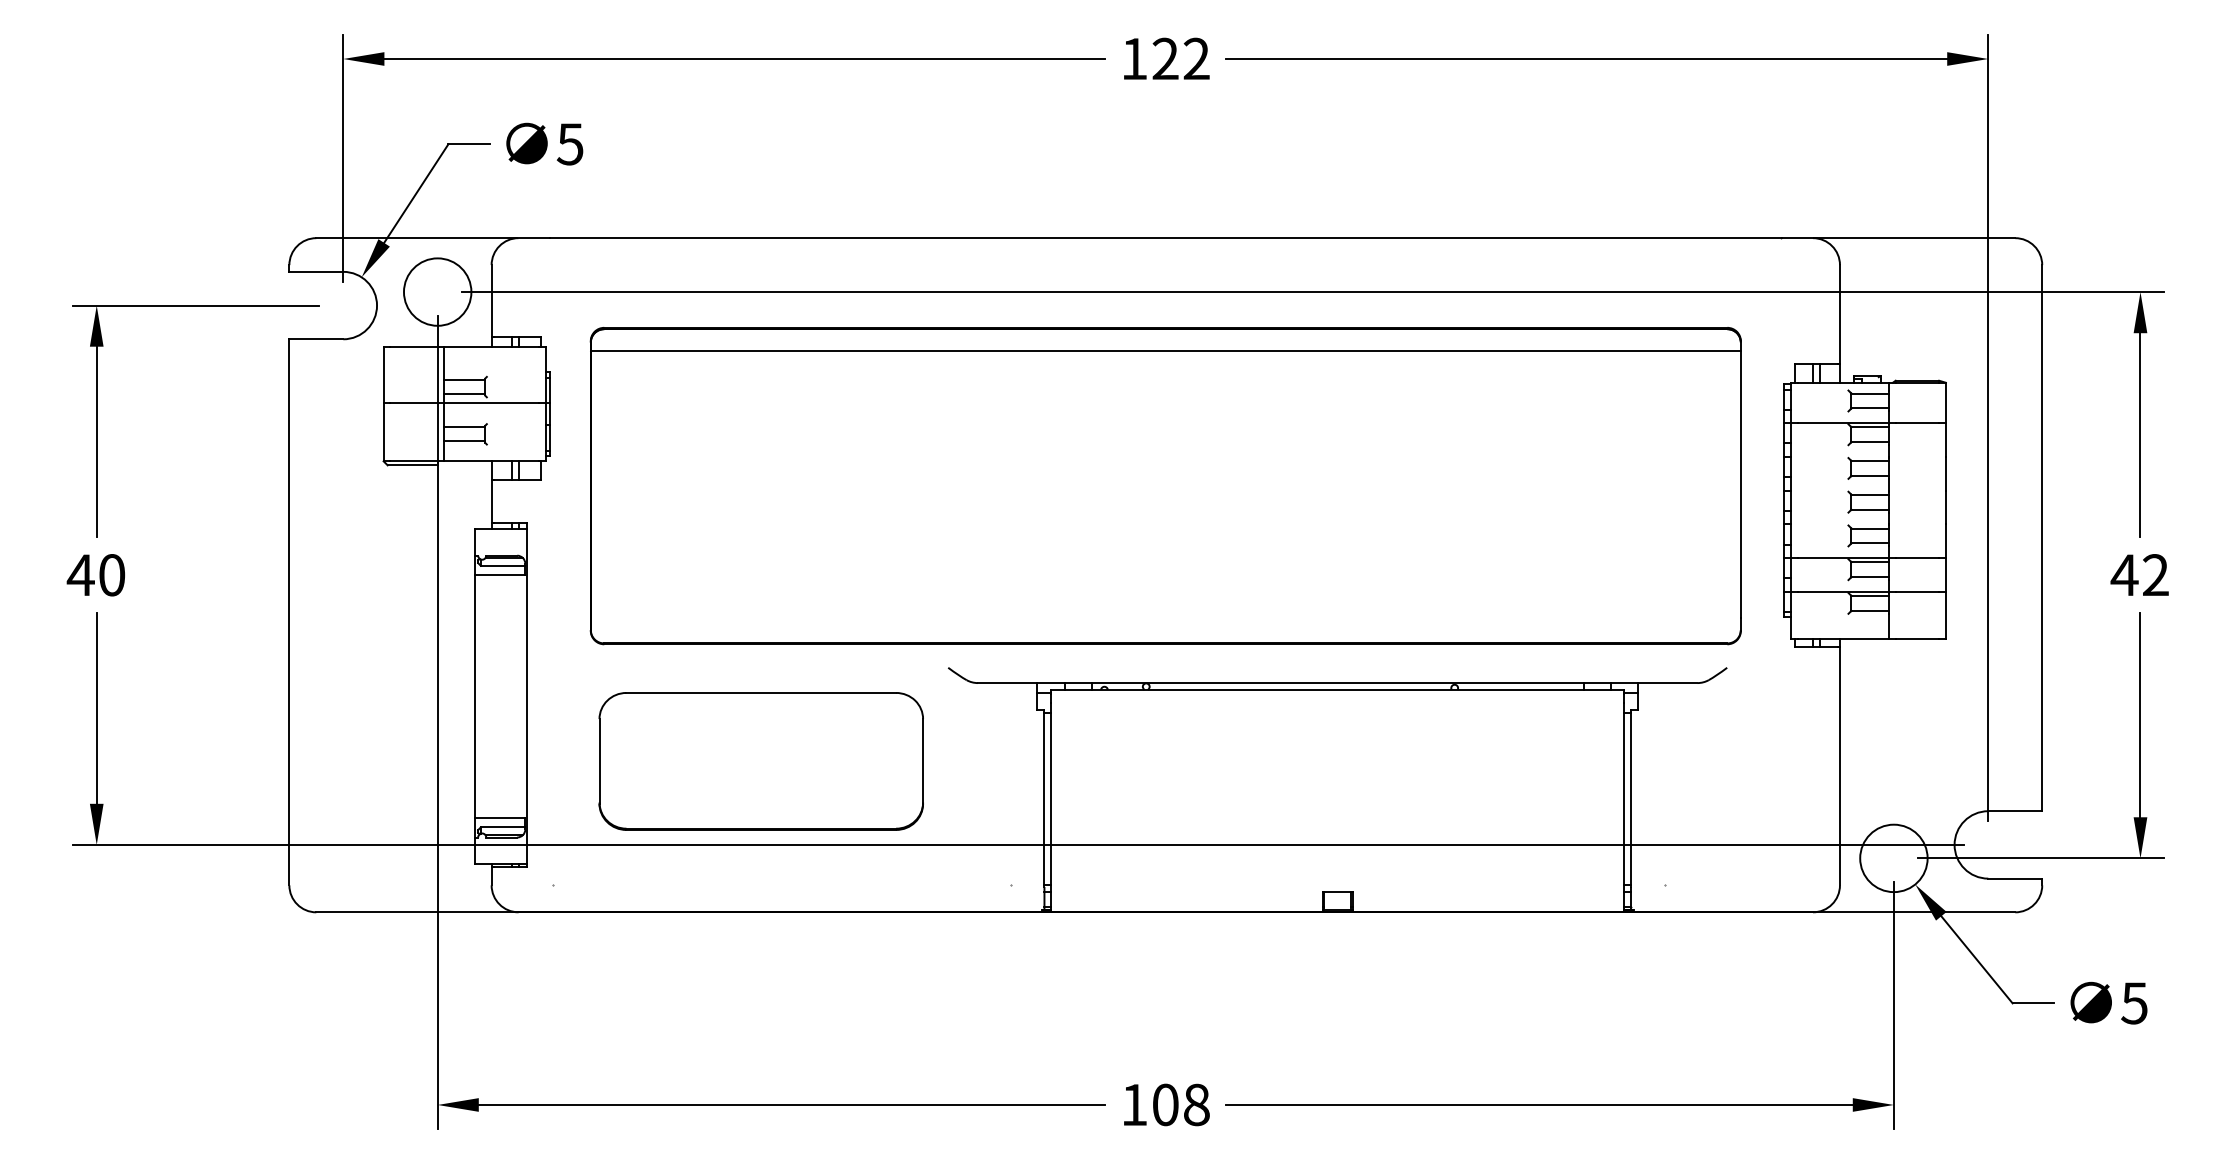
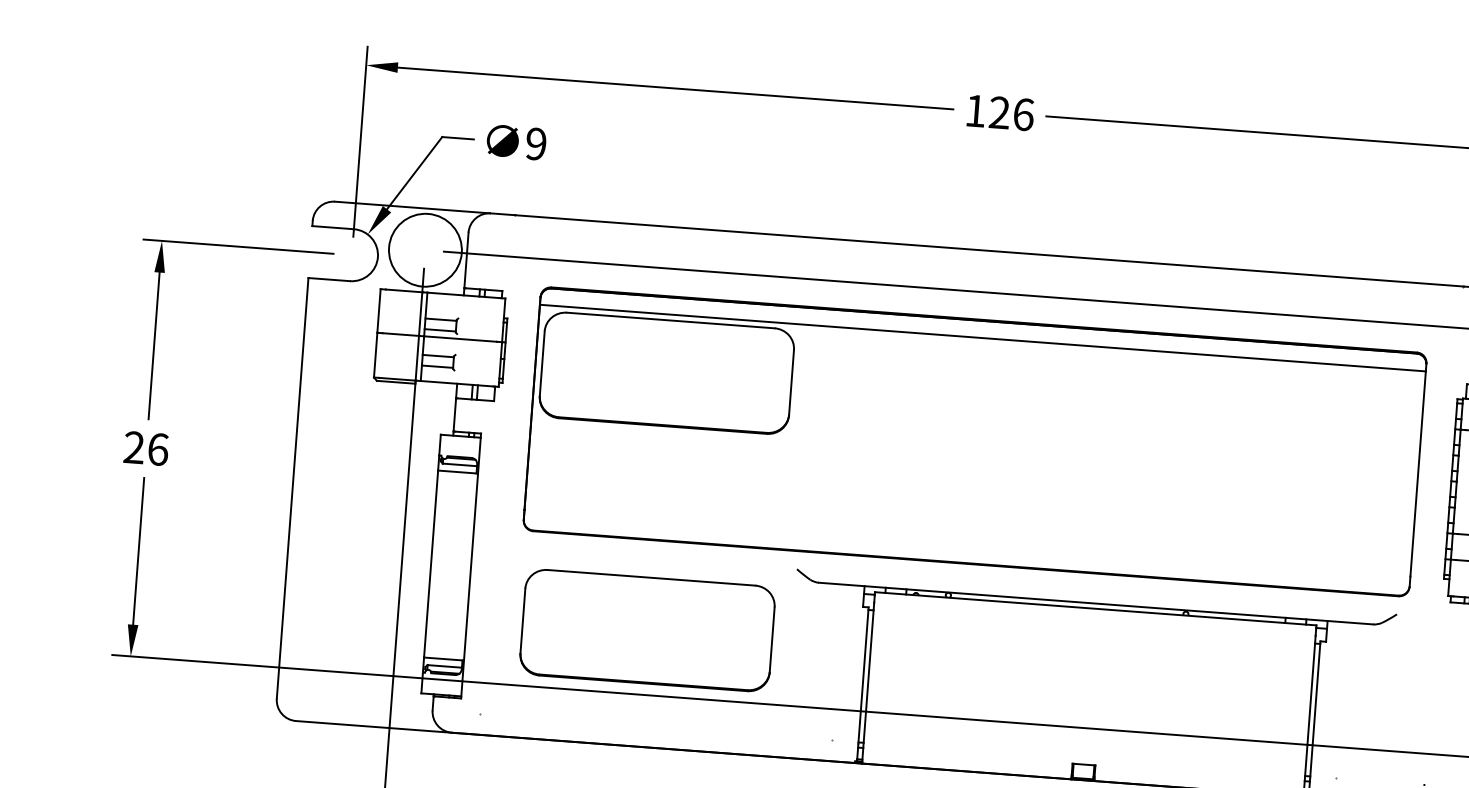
text: (1196, 58) -> (1023, 114), 122 -> 126
text: (569, 144) -> (535, 144), 5 -> 9
circle: (437, 291) -> (425, 249), size x1.4
part: (760, 427) -> (666, 373), added
text: (95, 575) -> (145, 448), 40 -> 26

